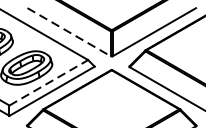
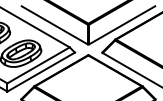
line: (70, 32) -> (55, 25), dashed -> solid
line: (48, 82) -> (38, 65), dashed -> solid

